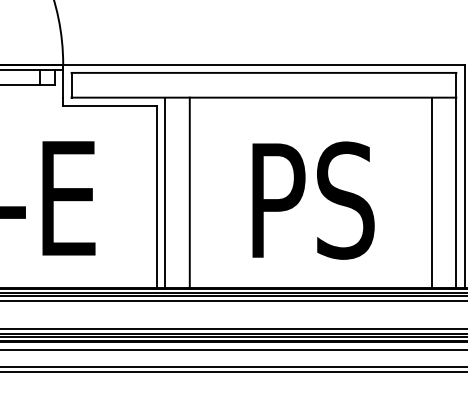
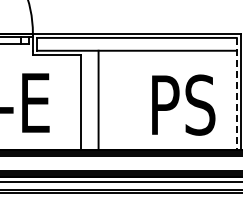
line: (455, 181) -> (236, 94), solid -> dashed
line: (164, 191) -> (85, 99), removed
line: (430, 191) -> (223, 99), removed
text: (313, 199) -> (183, 104), moved

